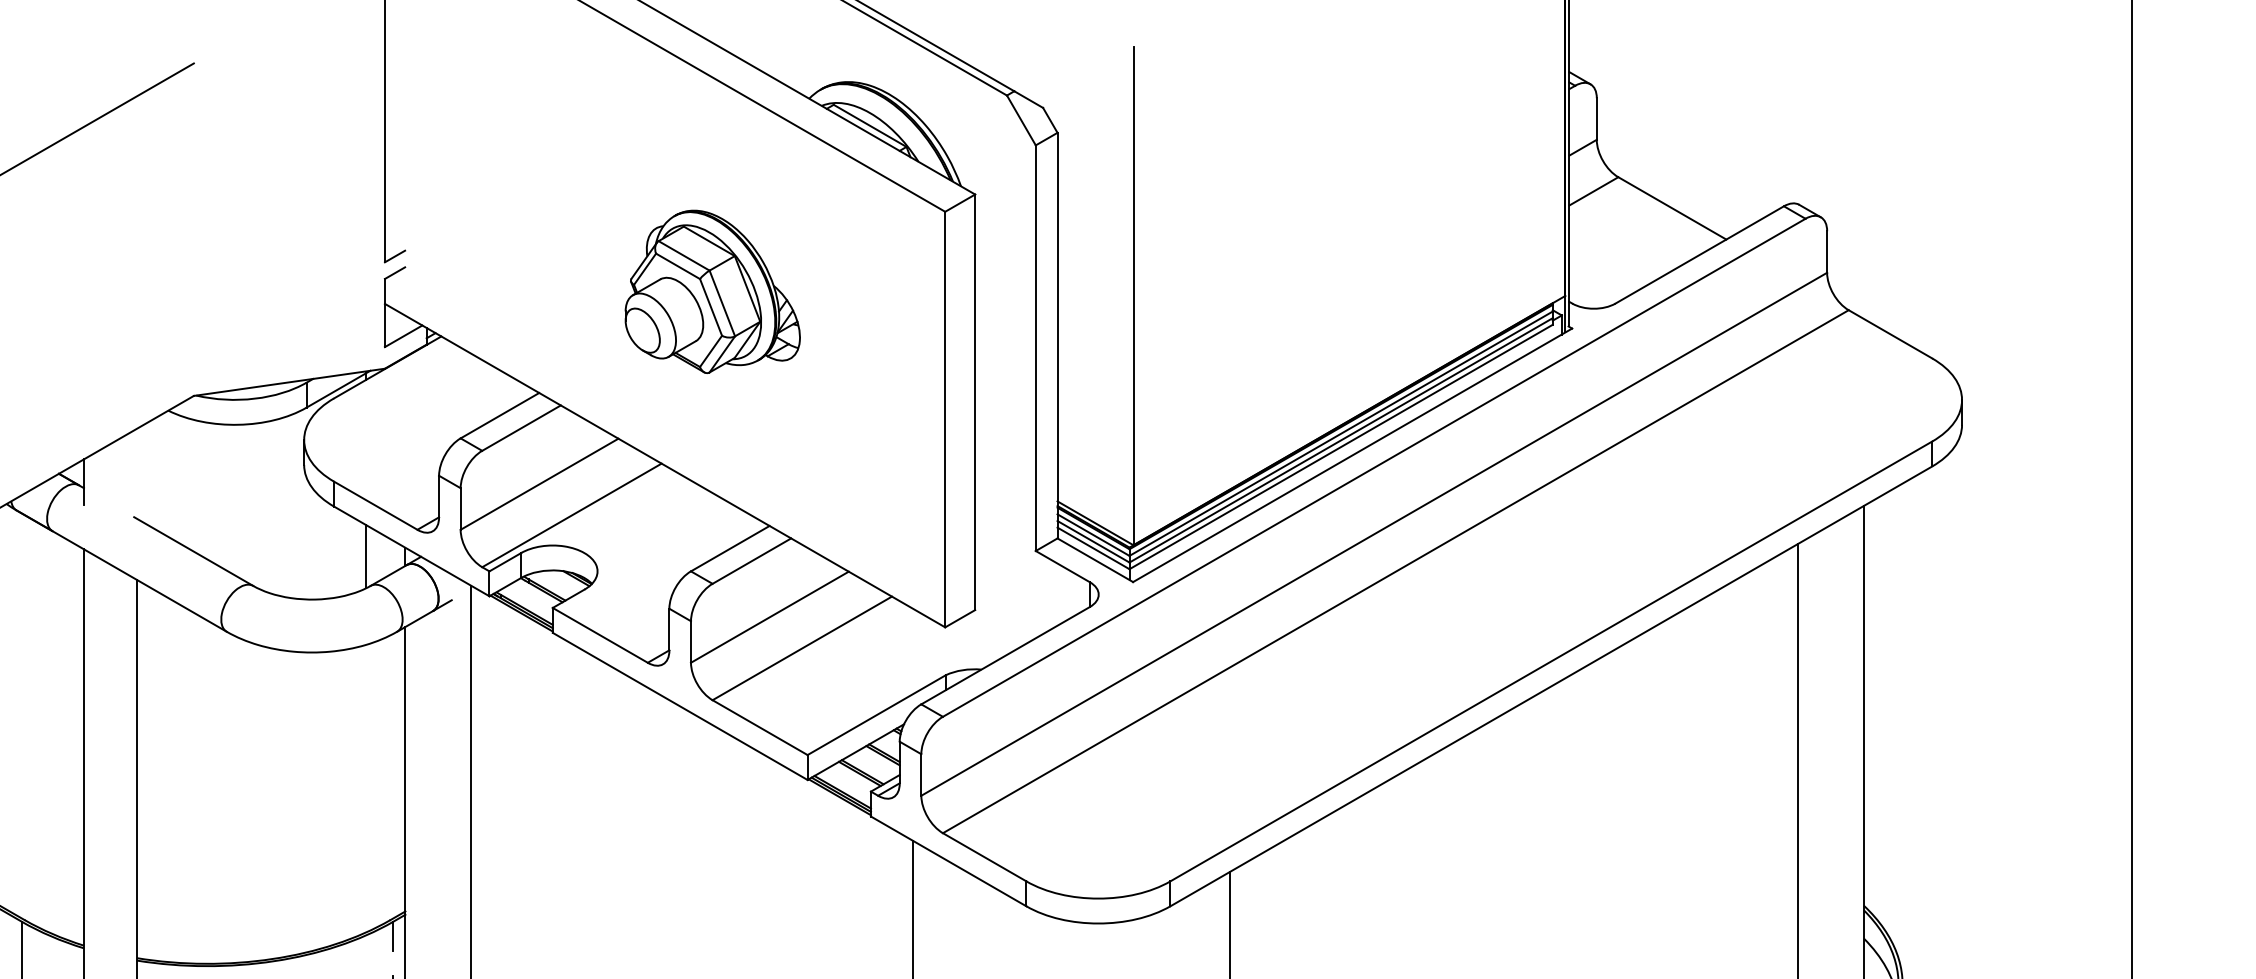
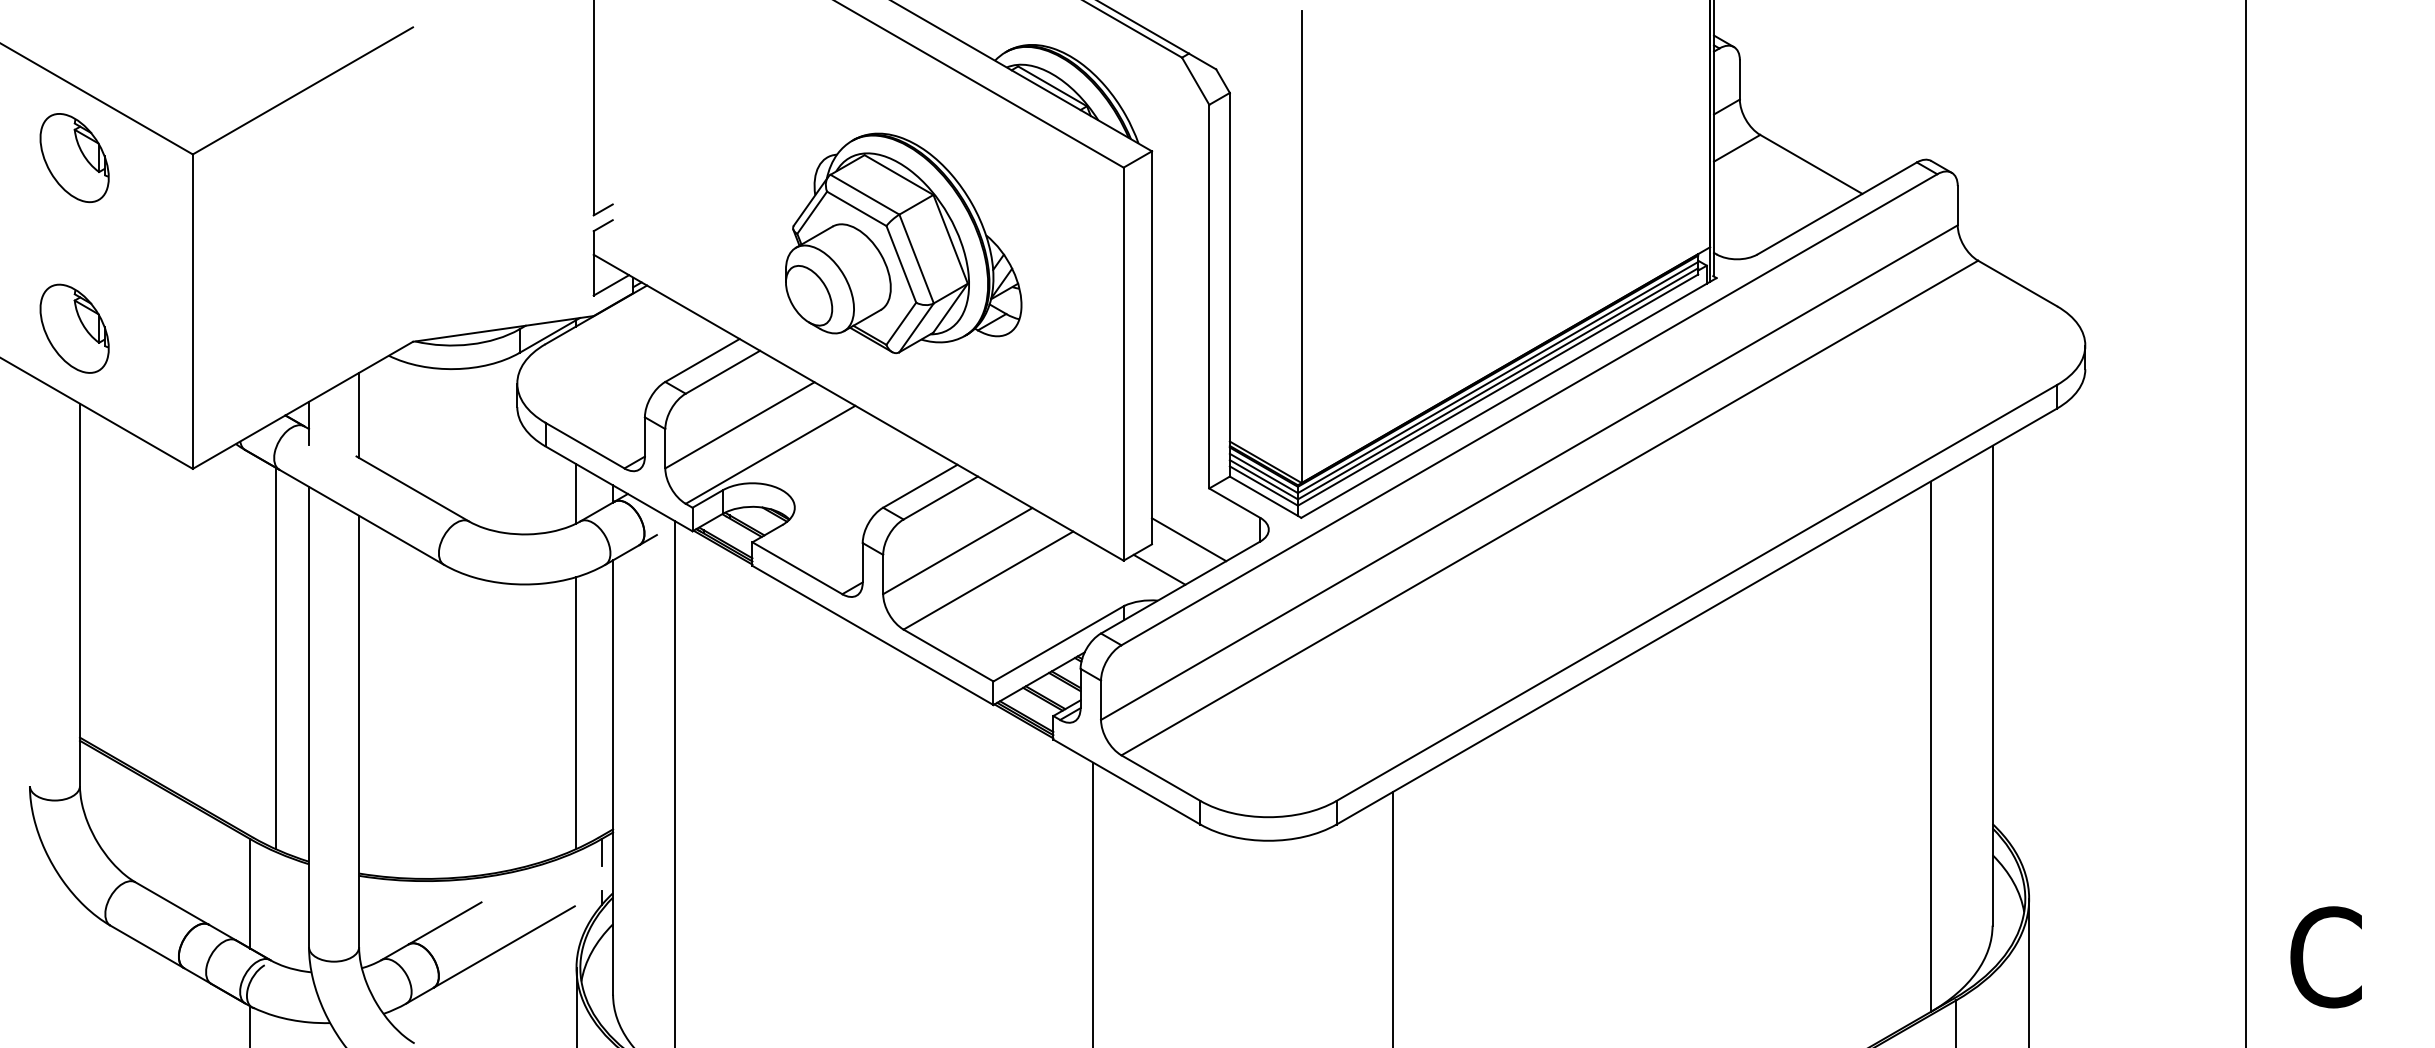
part: (712, 291) -> (903, 243), size x1.43
line: (137, 472) -> (359, 414), added
line: (1013, 604) -> (1188, 539), added
line: (983, 636) -> (1159, 569), added
line: (49, 730) -> (276, 658), added
line: (365, 787) -> (575, 712), added

